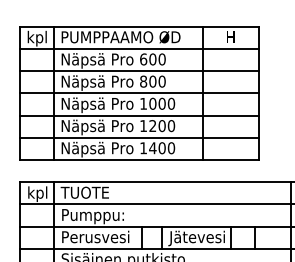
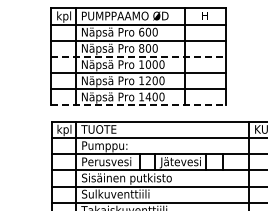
line: (140, 92) -> (139, 56), solid -> dashed
line: (140, 159) -> (139, 105), solid -> dashed

